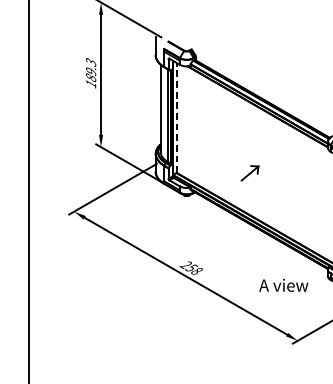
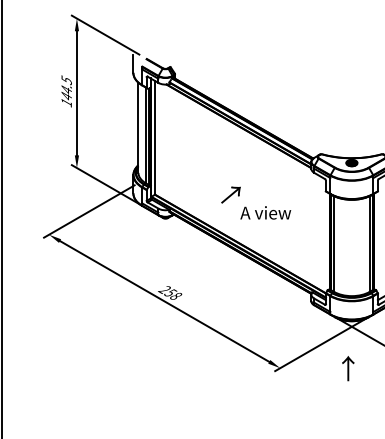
text: (90, 69) -> (66, 87), 189.3 -> 144.5
line: (177, 117) -> (155, 137), dashed -> solid
text: (283, 284) -> (265, 212), moved

